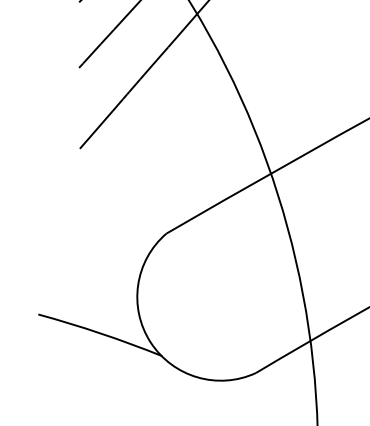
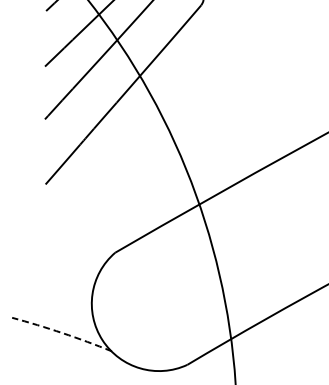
arc: (100, 334) -> (62, 333), solid -> dashed

